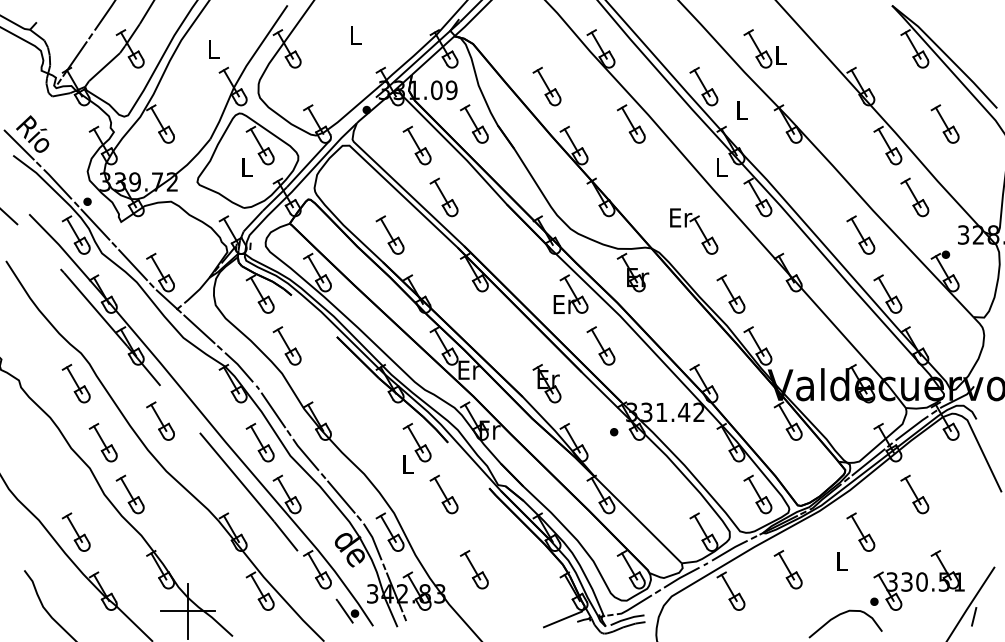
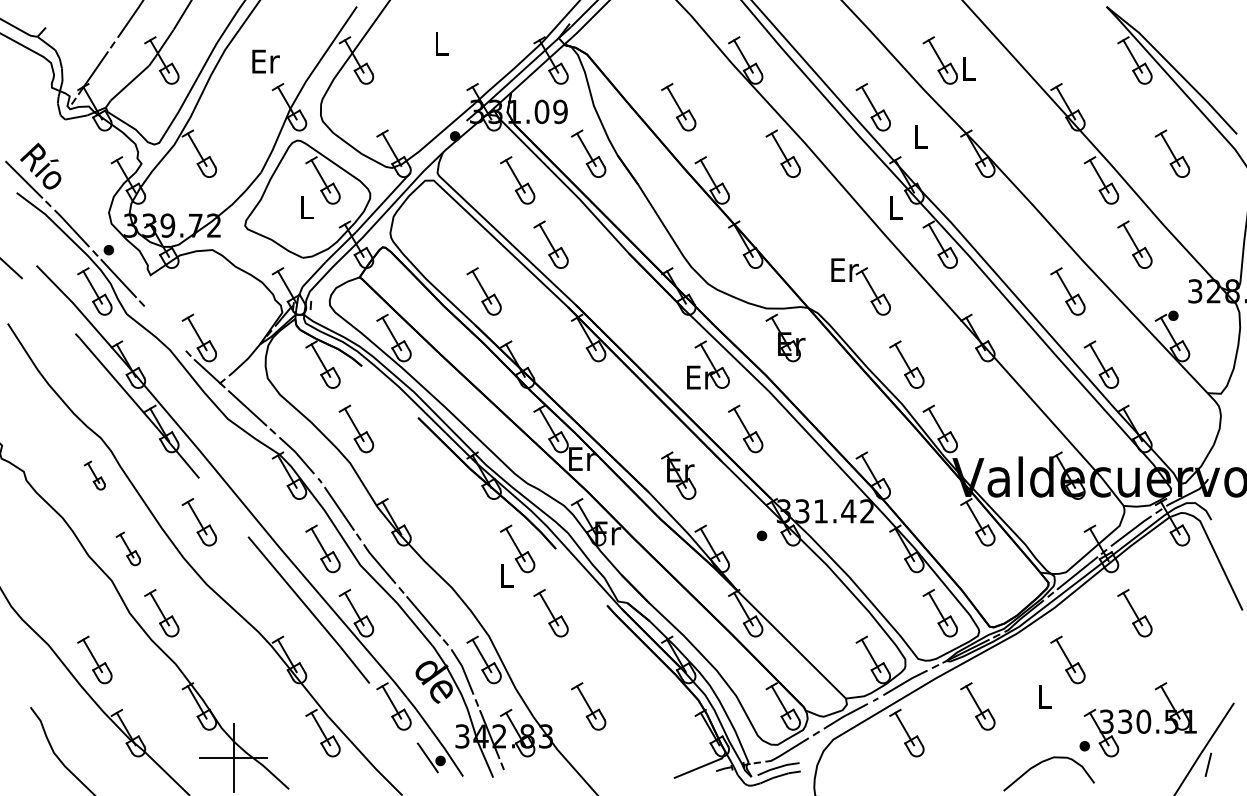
text: (213, 49) -> (265, 61), L -> Er
line: (133, 264) -> (165, 328), removed
part: (75, 383) -> (94, 475), size x0.6
part: (103, 442) -> (128, 548), size x0.7

